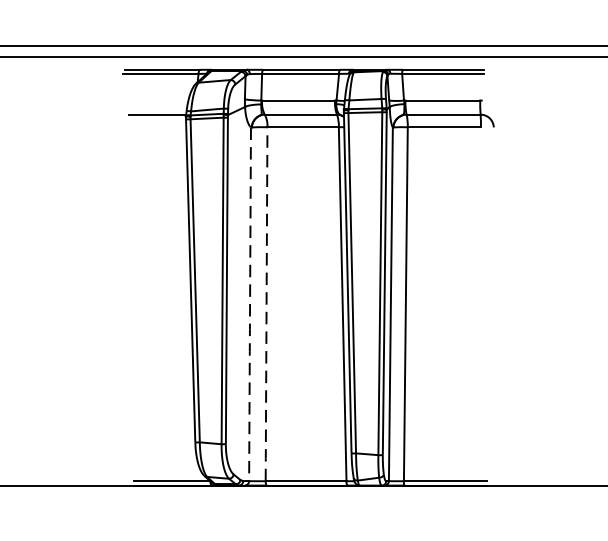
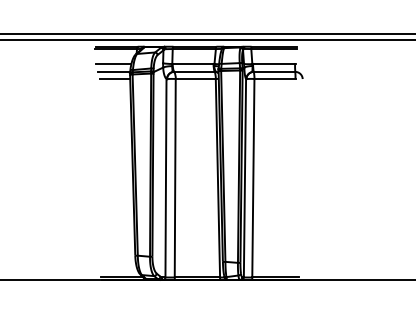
line: (156, 99) -> (113, 63), added
line: (160, 126) -> (115, 78), added
line: (267, 304) -> (175, 178), dashed -> solid
line: (249, 306) -> (165, 179), dashed -> solid

